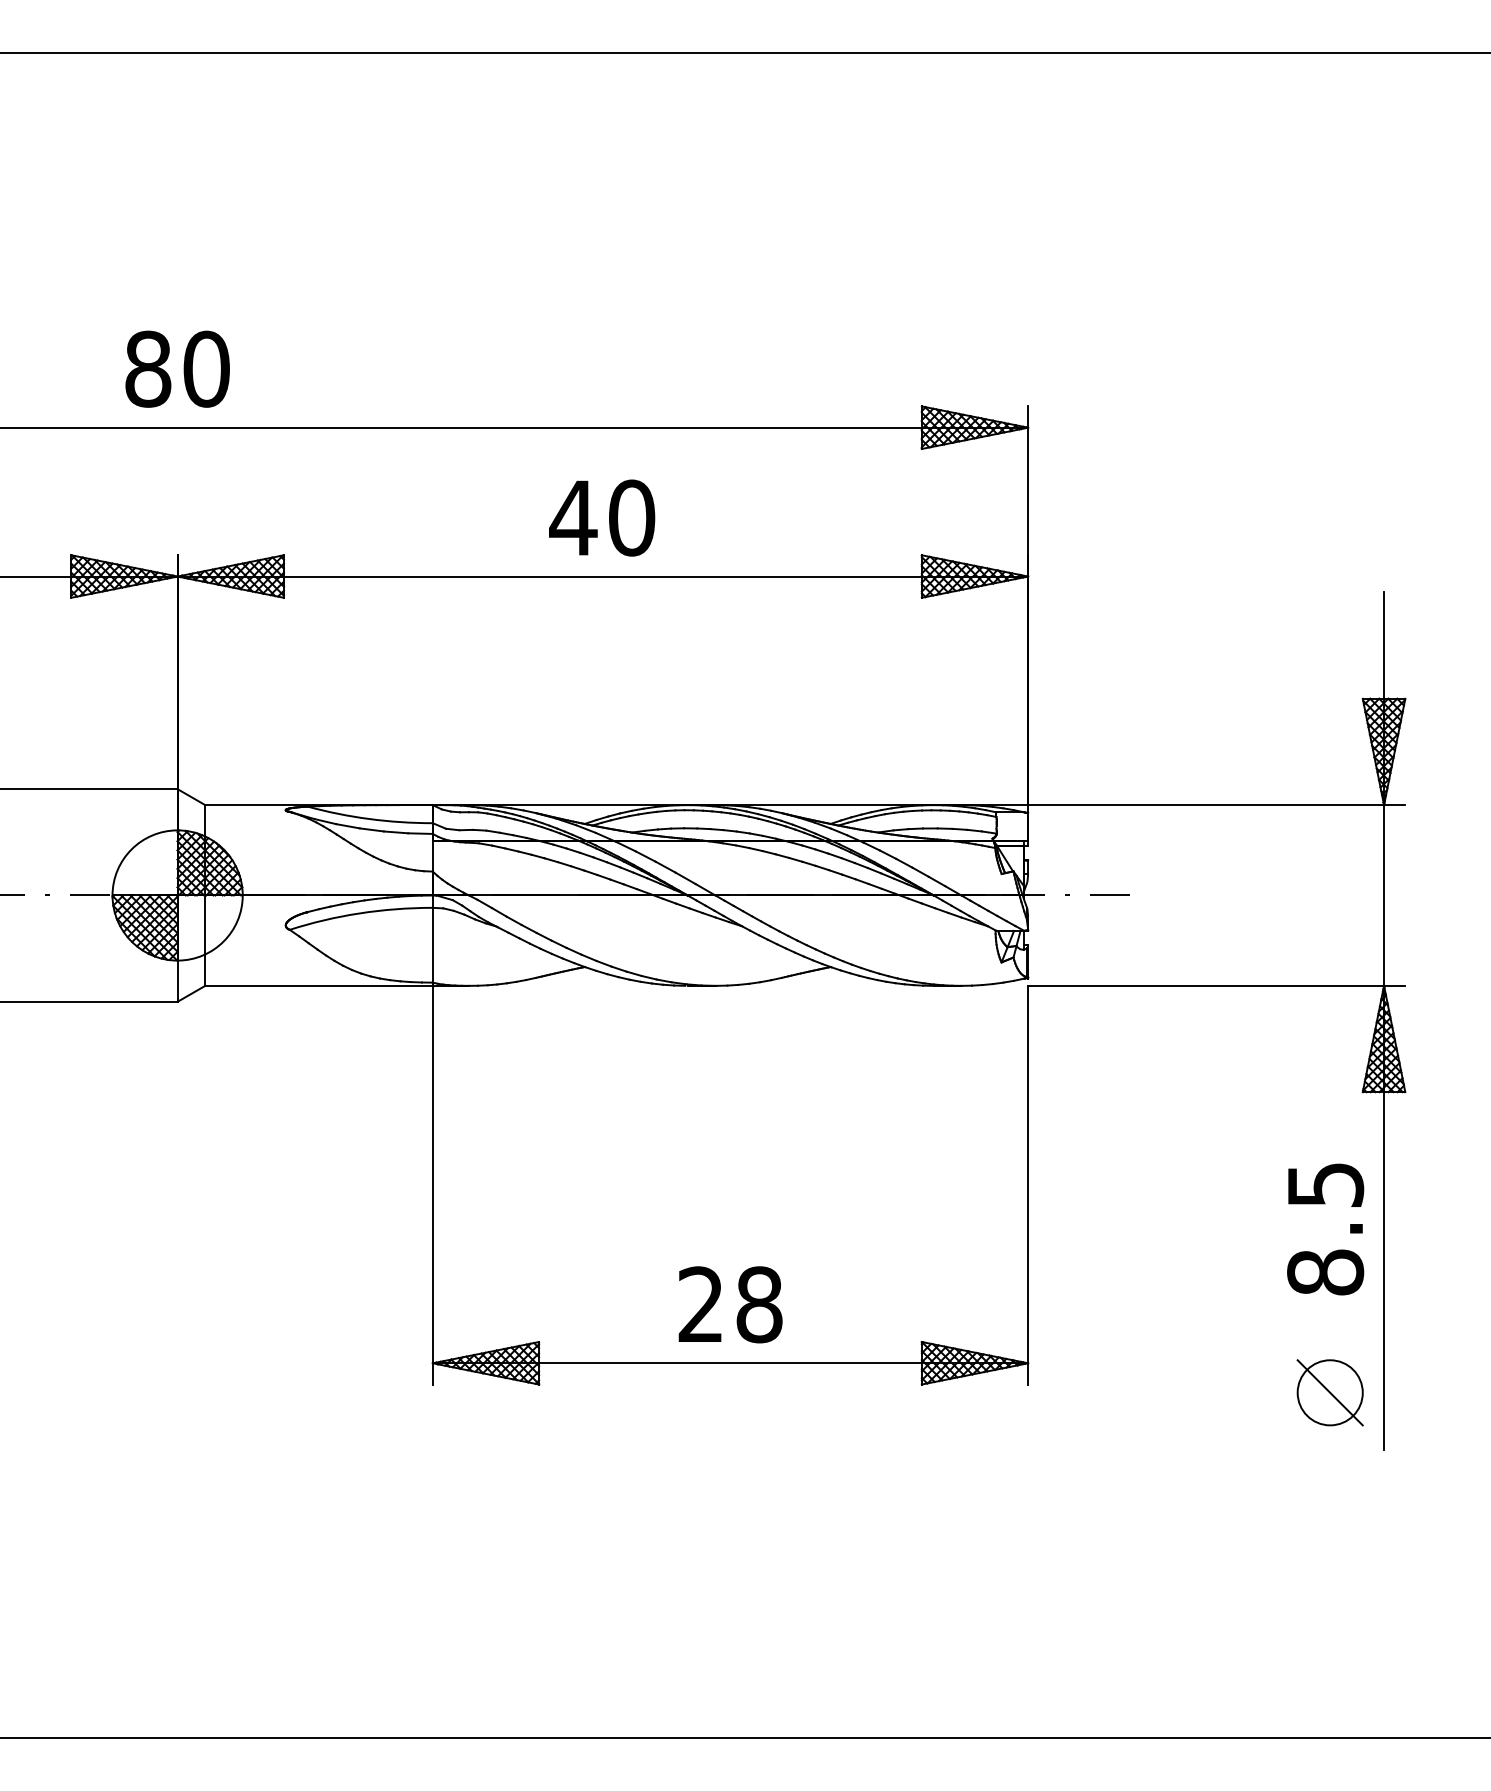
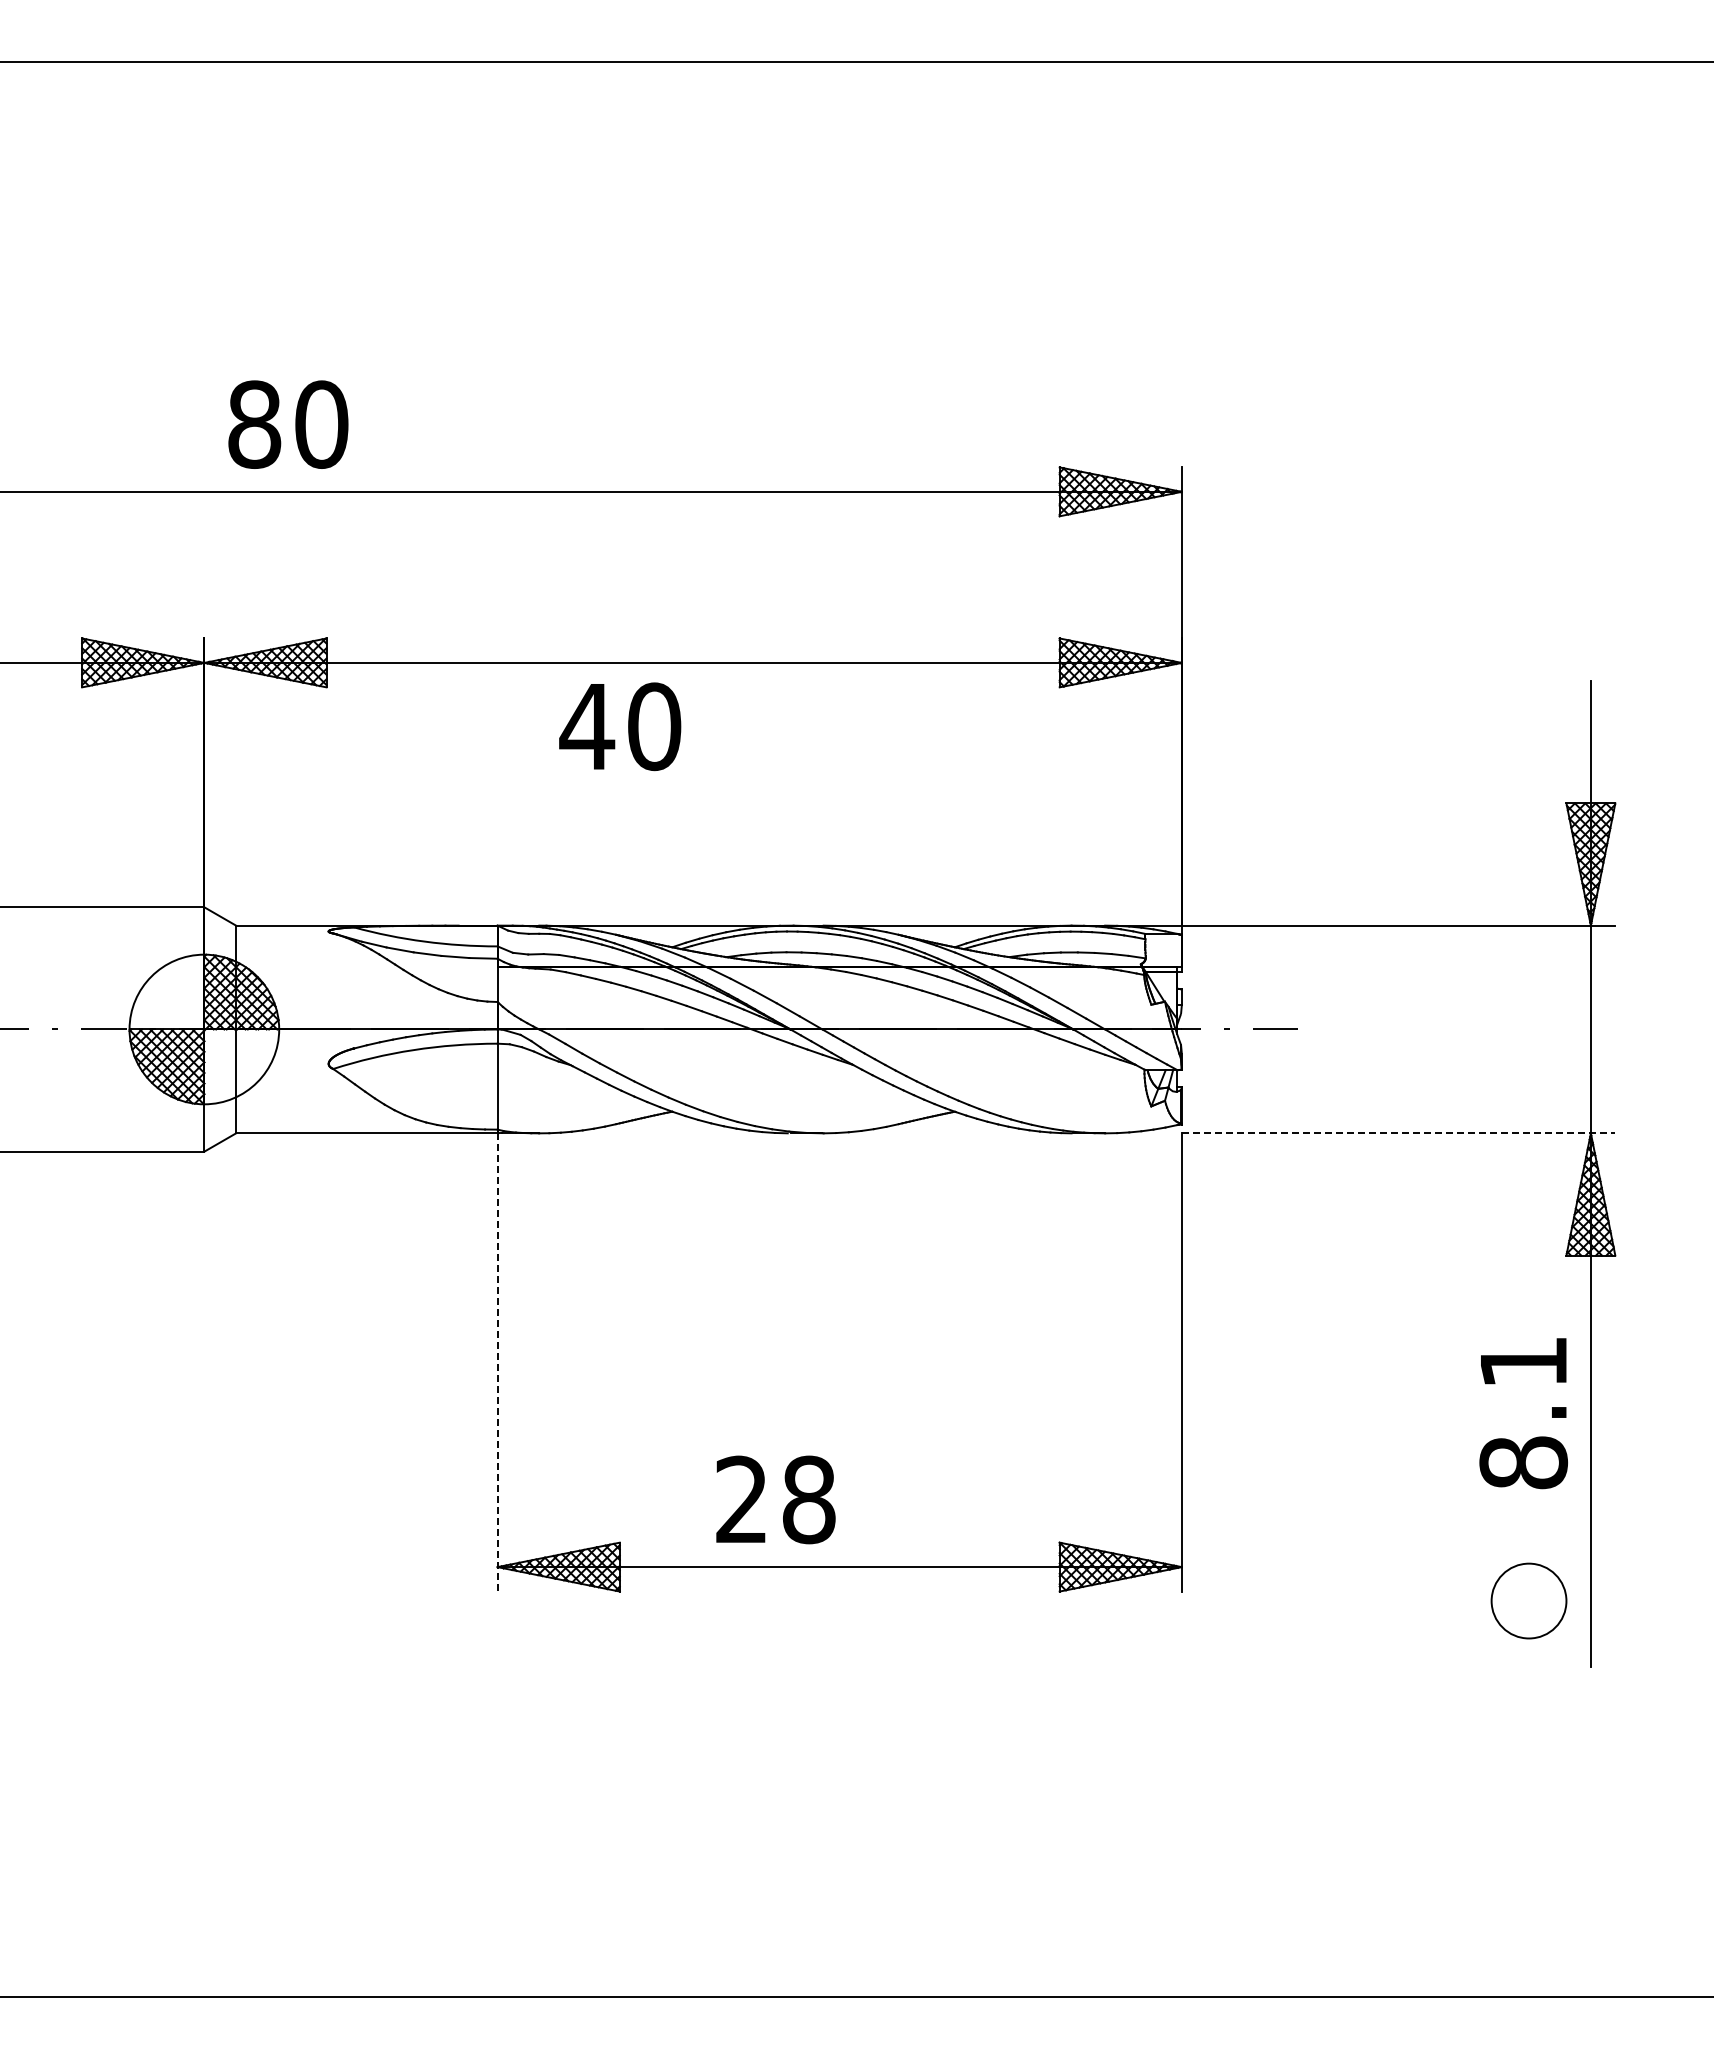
text: (177, 369) -> (288, 424), moved
text: (602, 517) -> (620, 726), moved
line: (1216, 985) -> (1398, 1133), solid -> dashed
line: (432, 1185) -> (497, 1362), solid -> dashed
text: (1326, 1185) -> (1524, 1362), 8.5 -> 8.1
text: (730, 1304) -> (775, 1499), moved
line: (1329, 1392) -> (1528, 1600), removed

